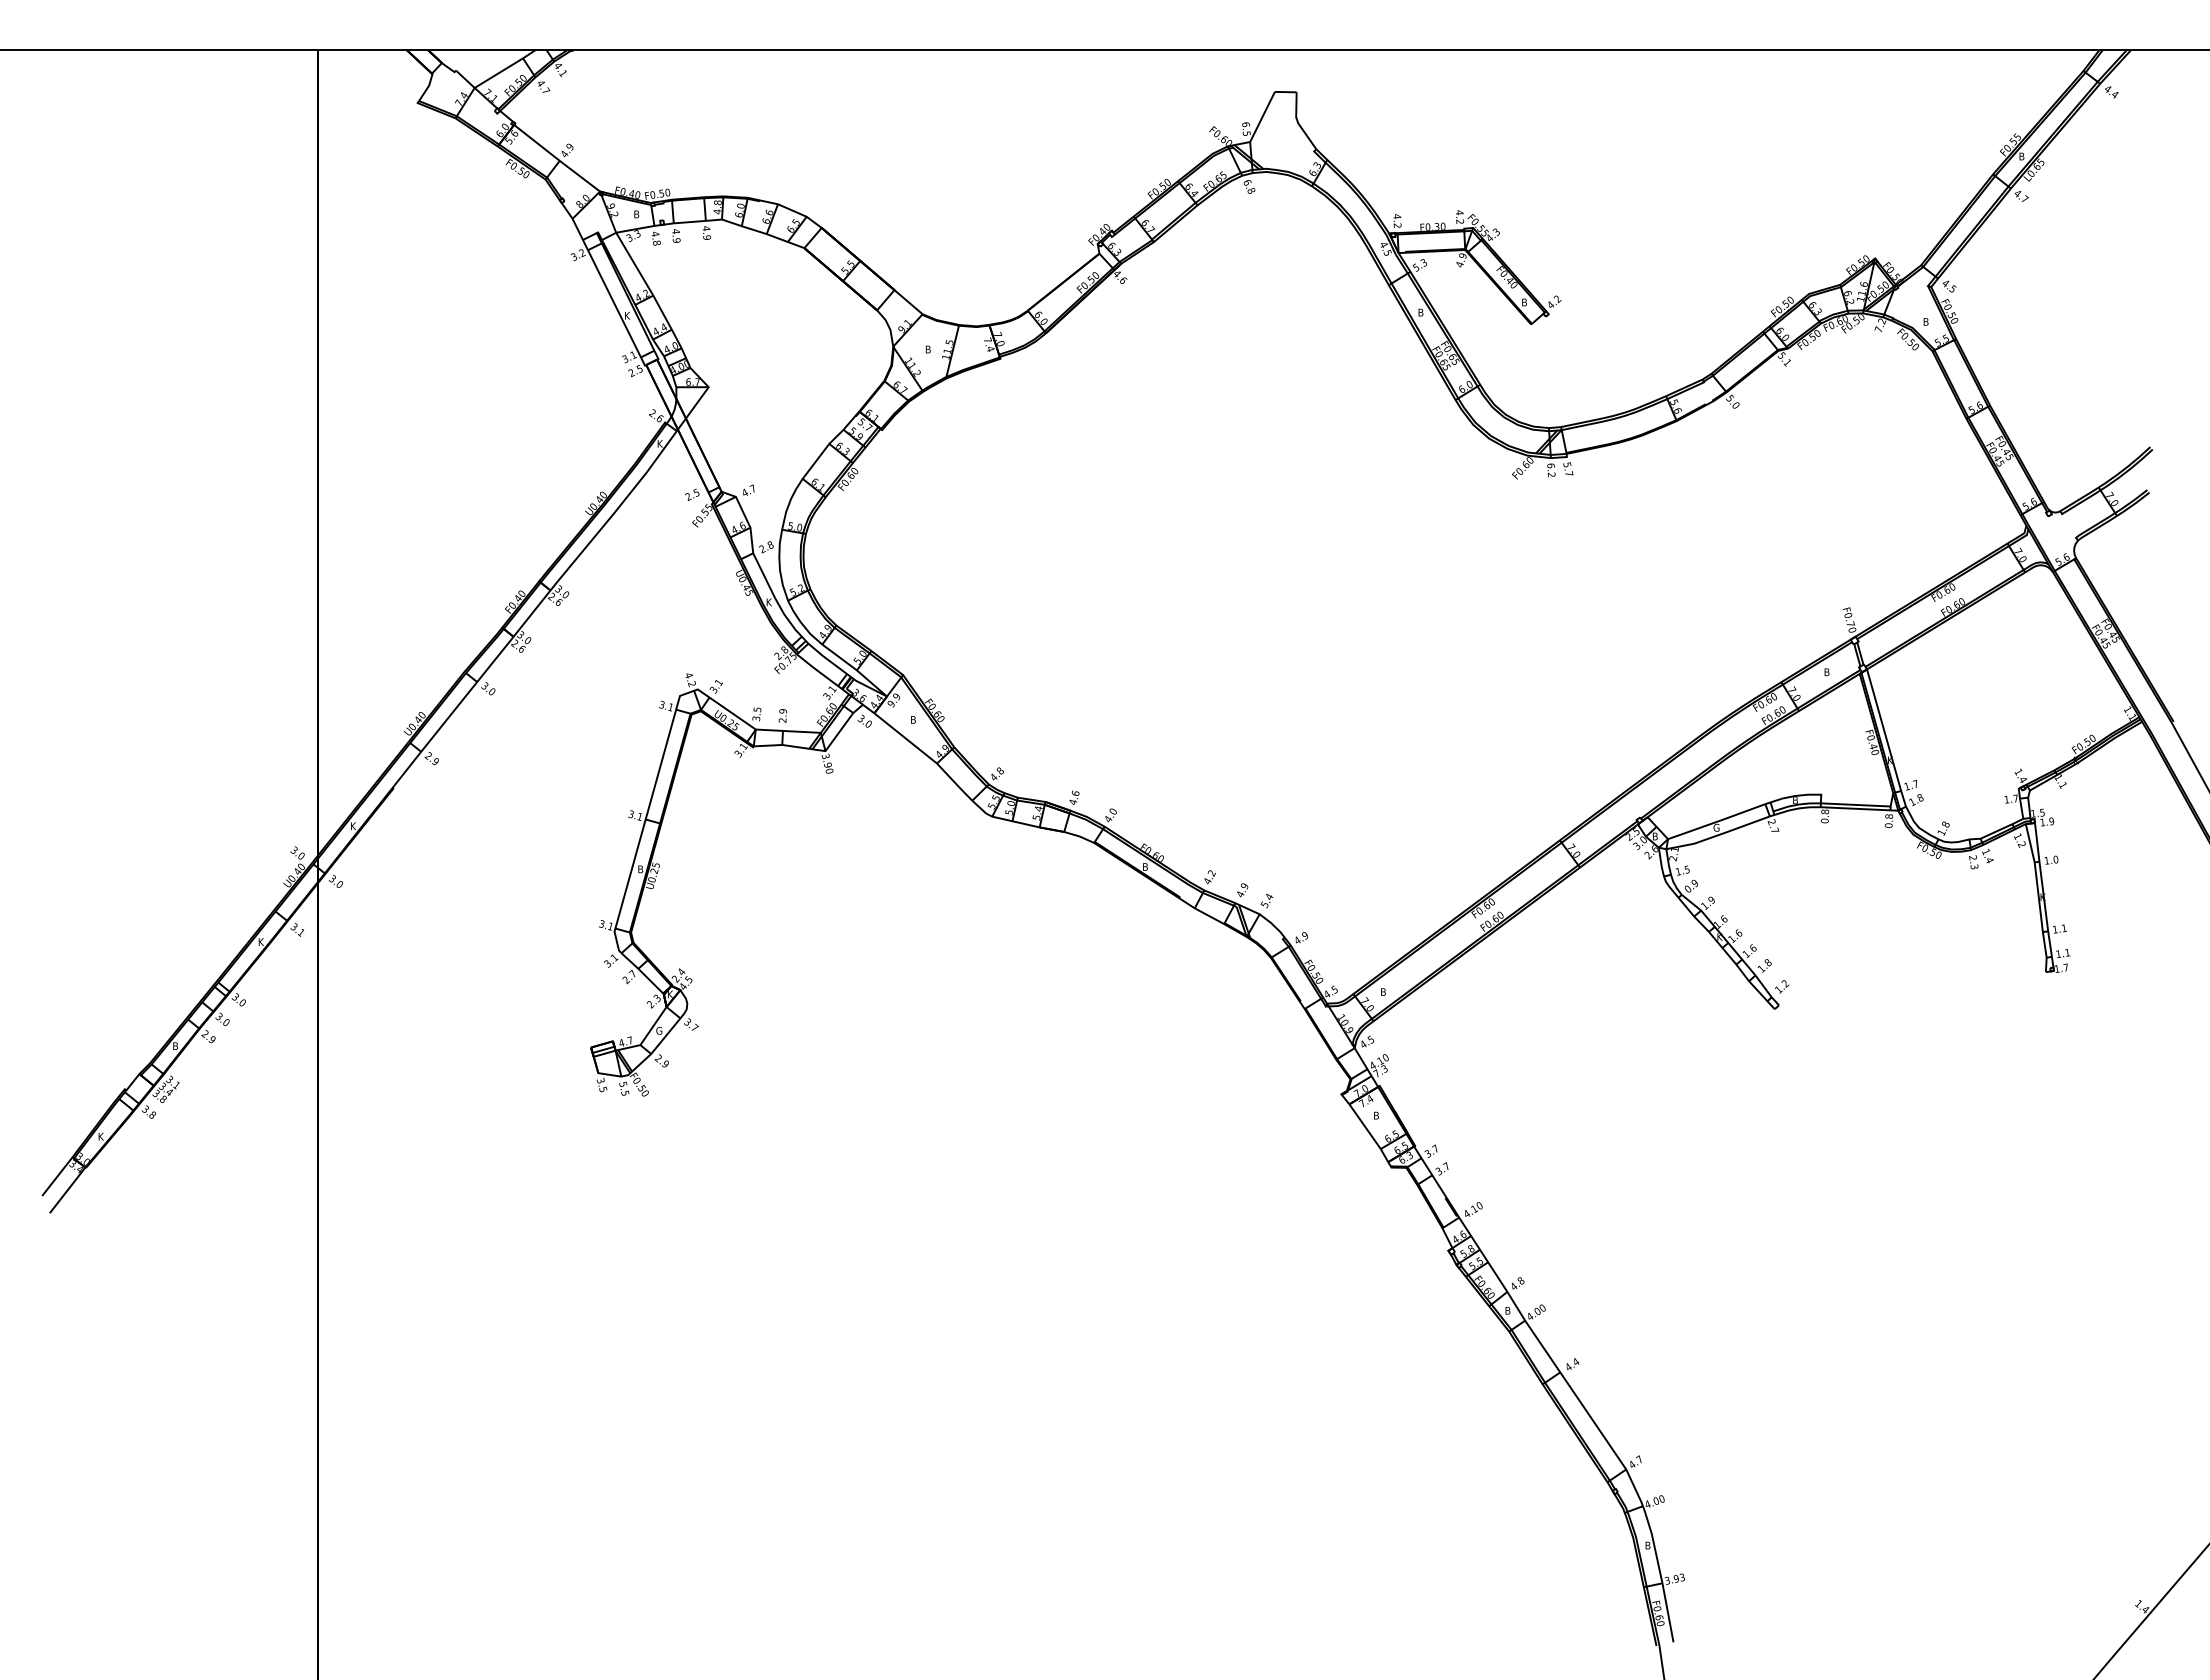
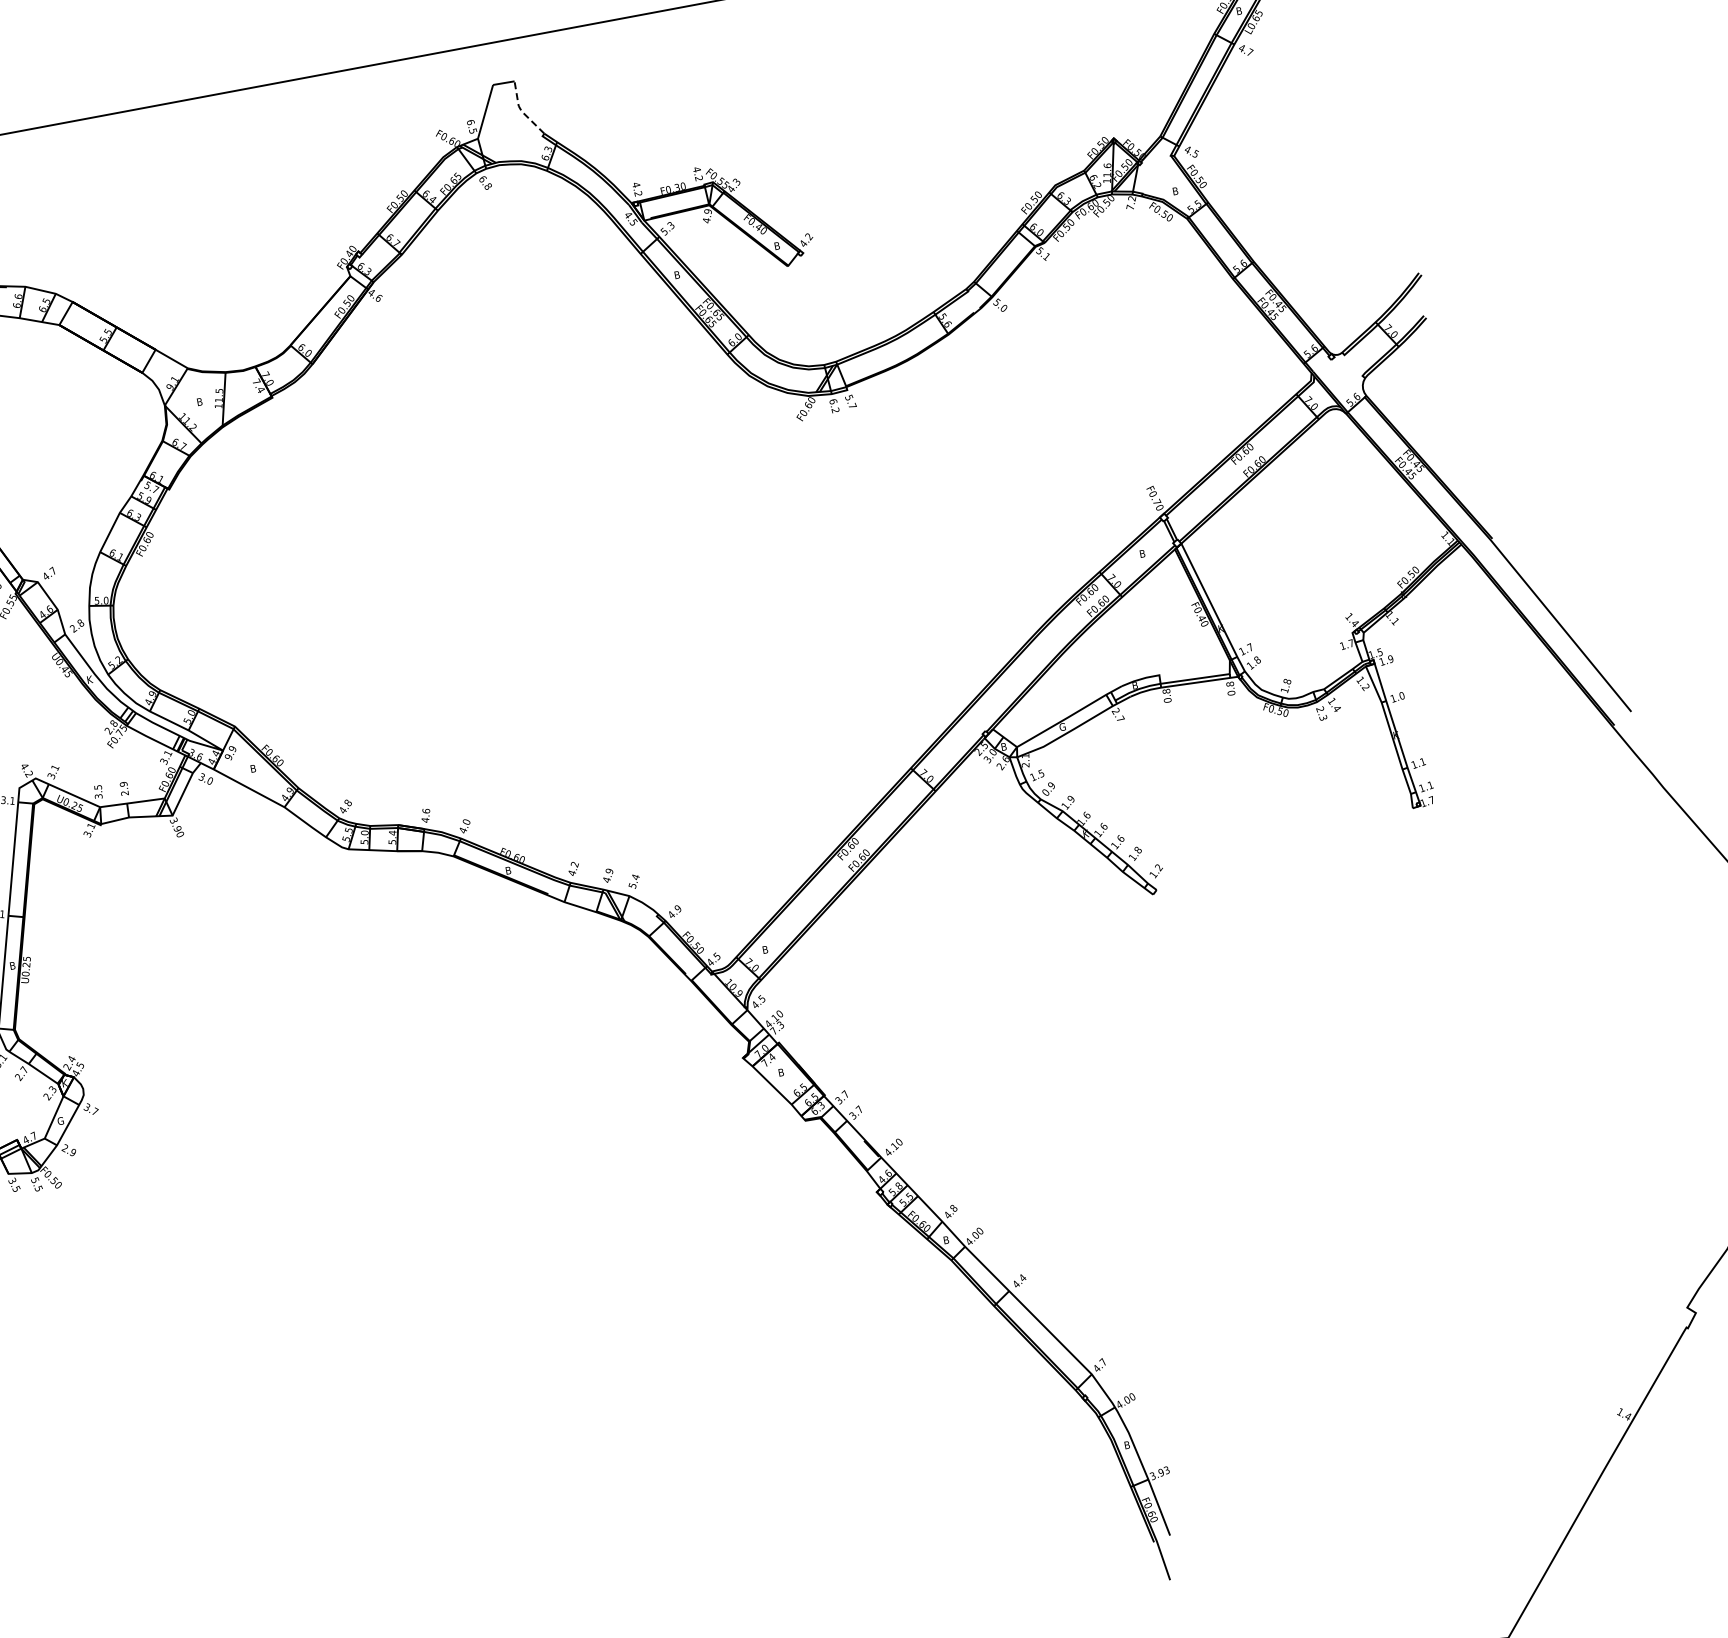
line: (1297, 122) -> (520, 110), solid -> dashed

